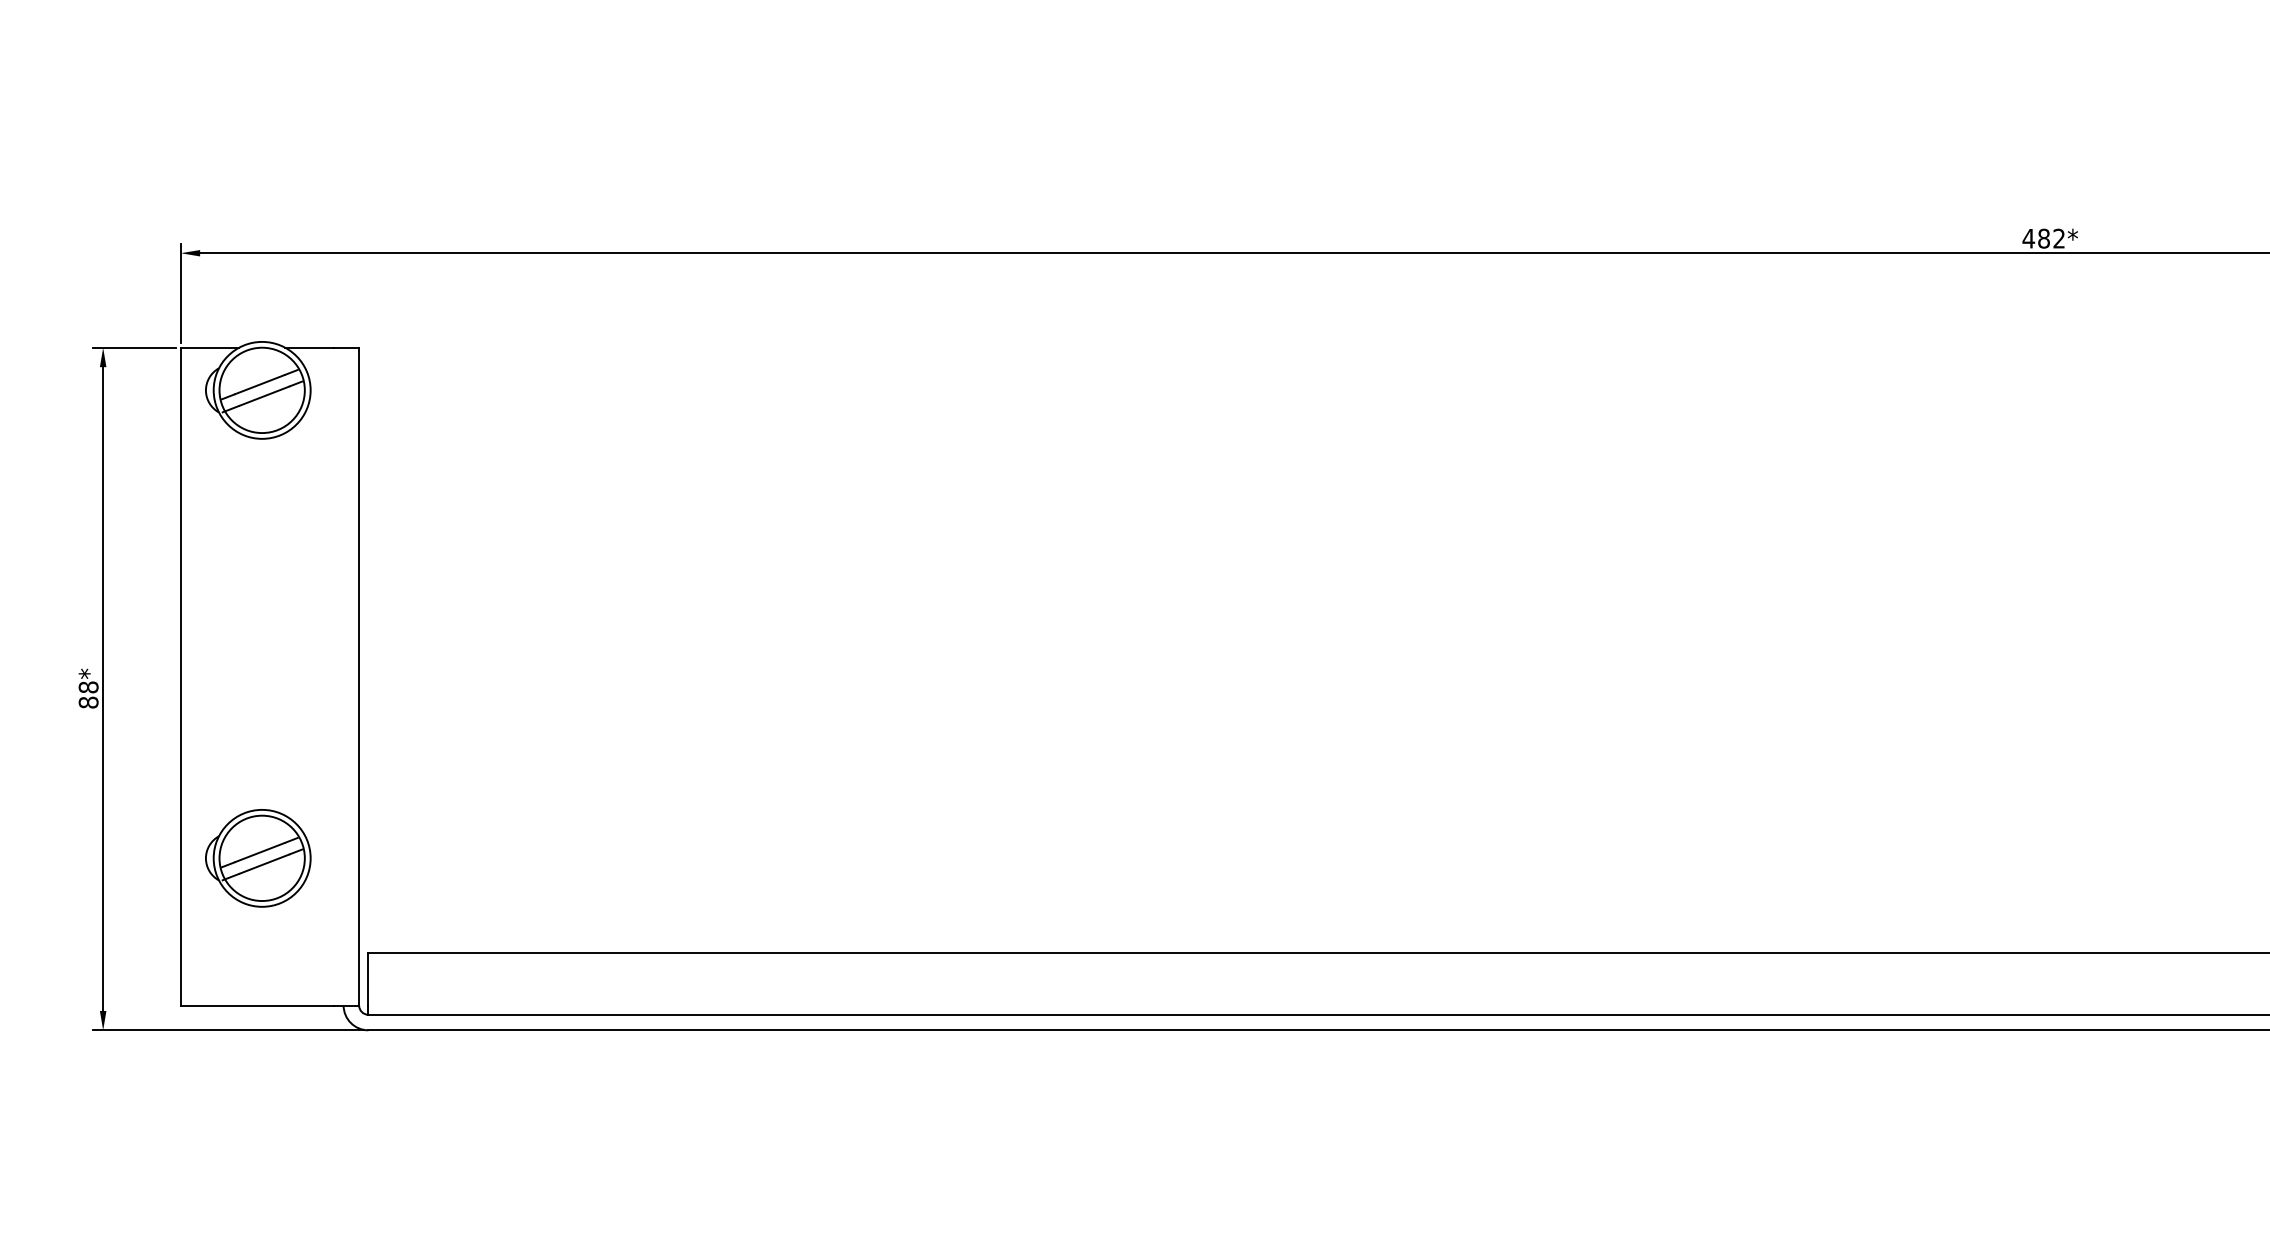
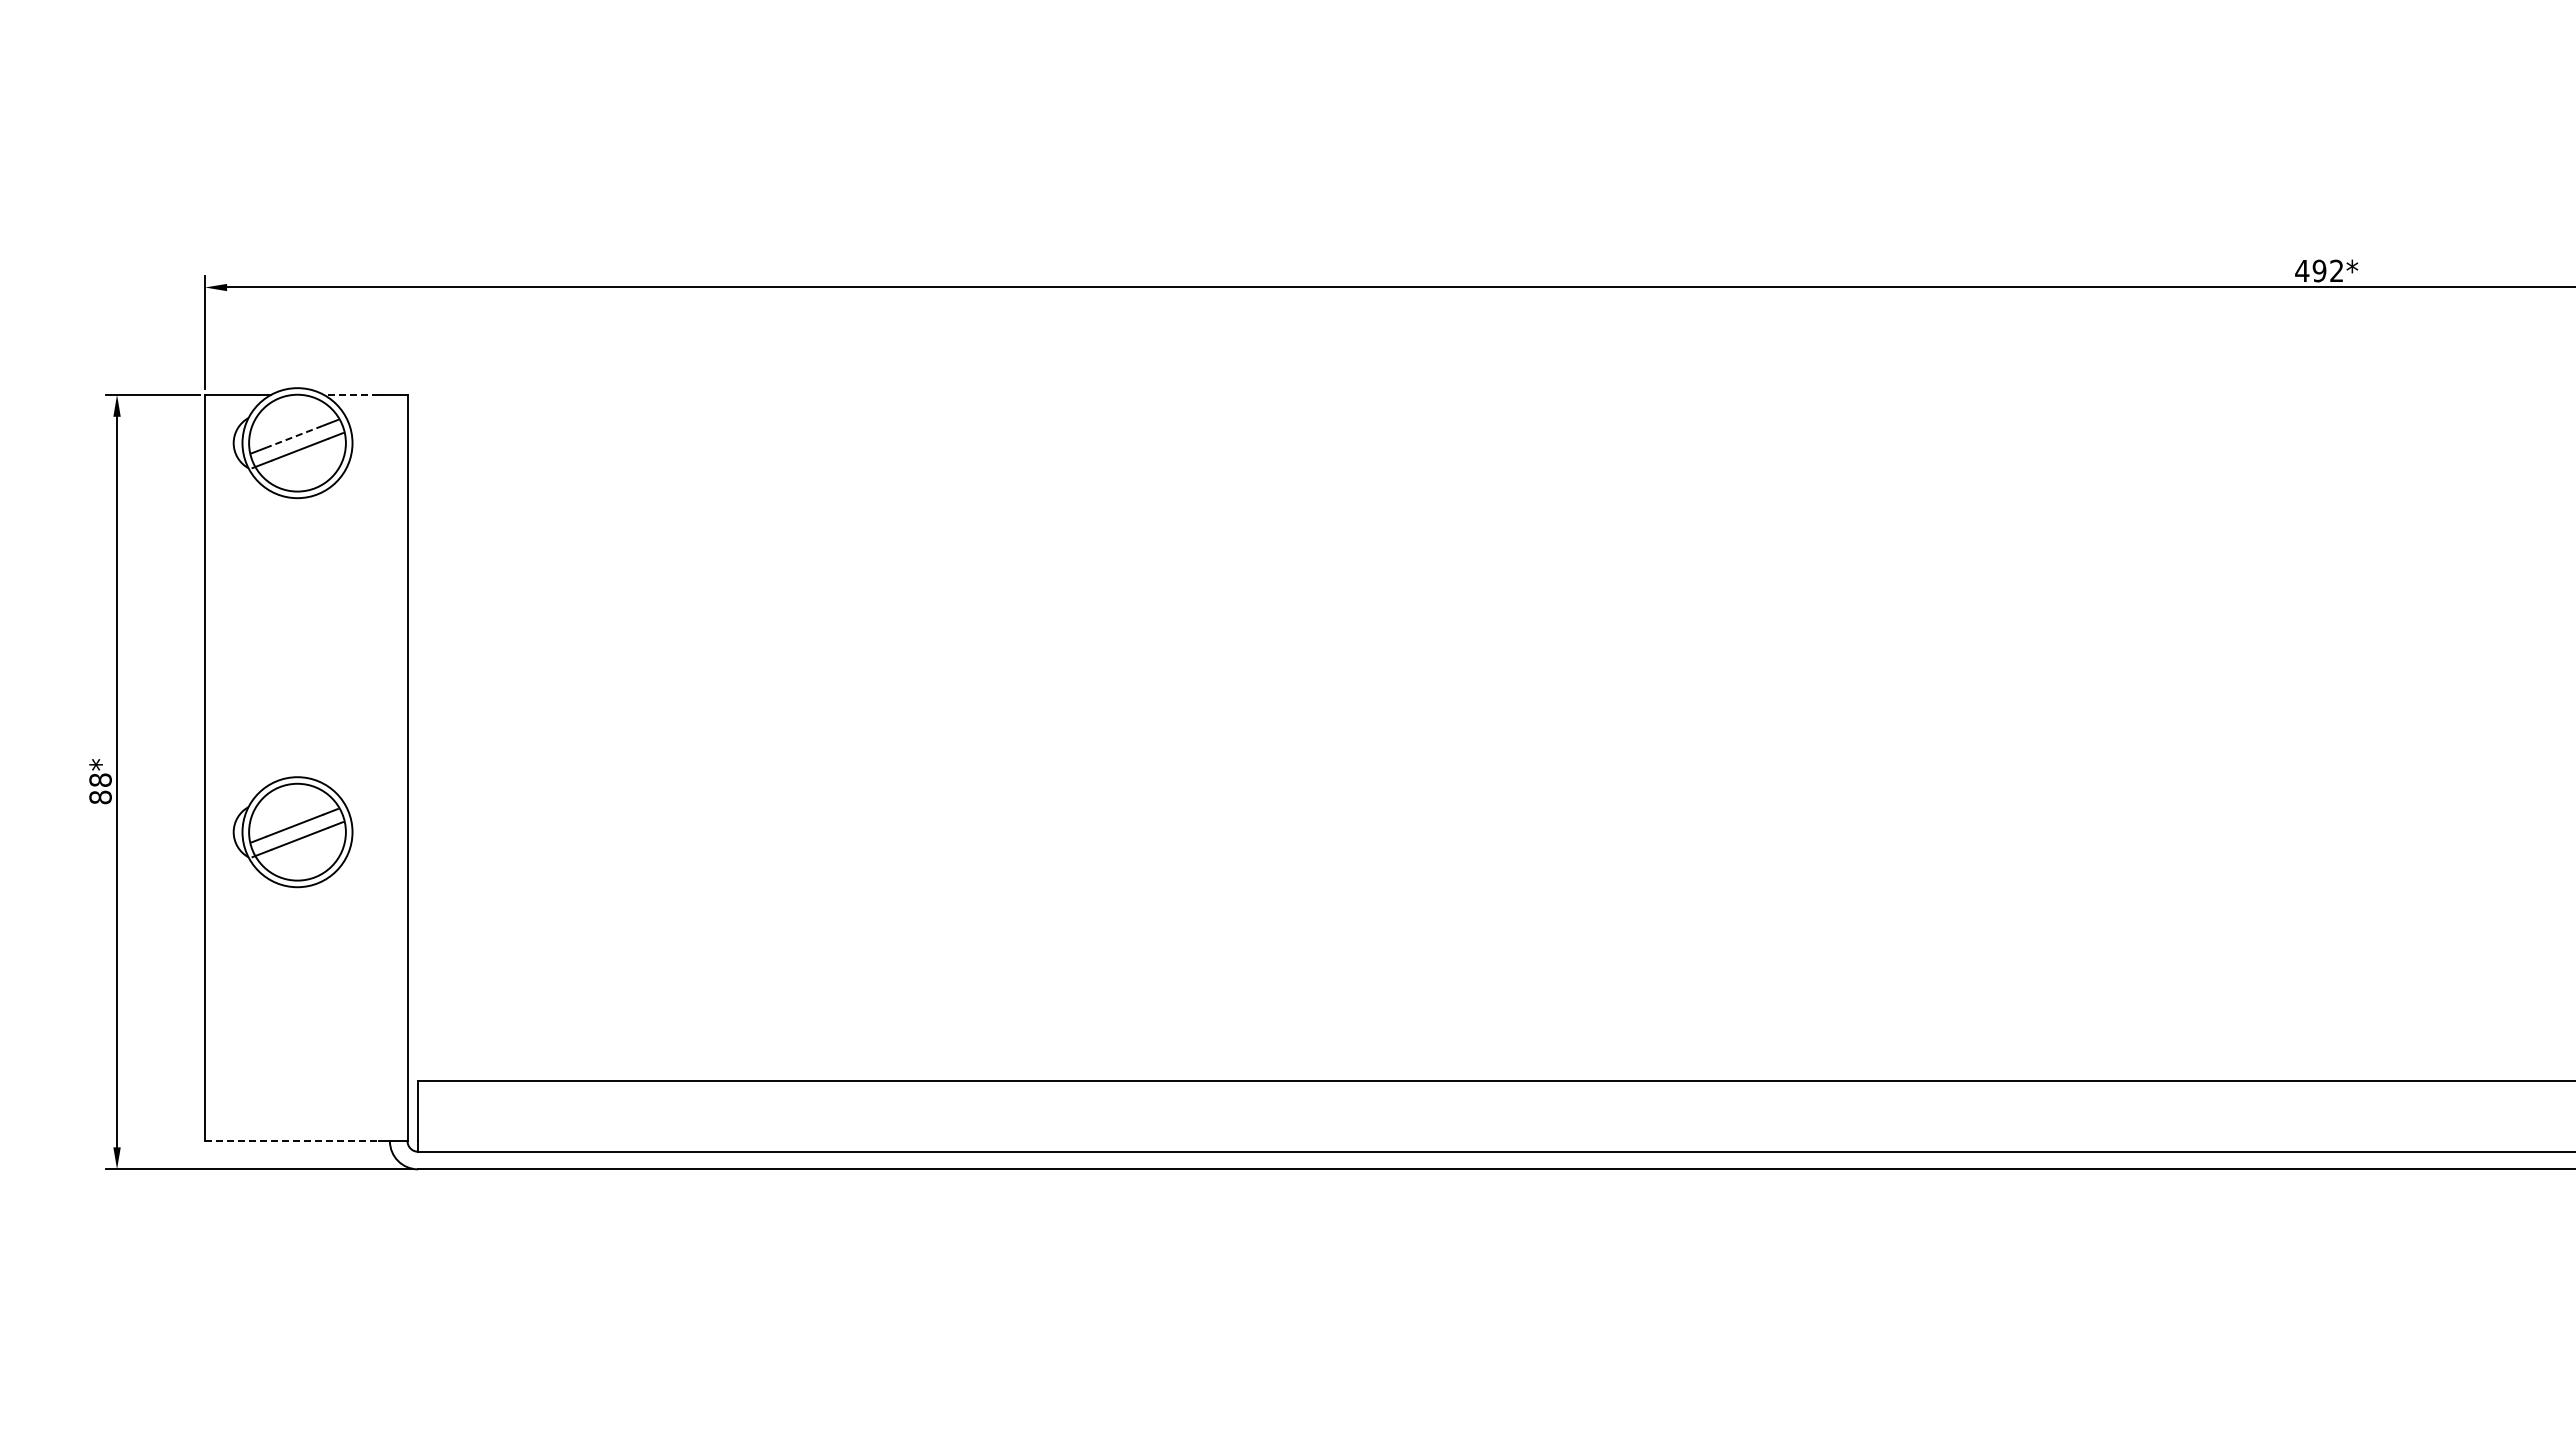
text: (2043, 238) -> (2319, 270), 482* -> 492*
line: (309, 347) -> (351, 394), solid -> dashed
line: (259, 384) -> (294, 436), solid -> dashed
part: (257, 858) -> (292, 832), moved
line: (257, 1005) -> (292, 1141), solid -> dashed

